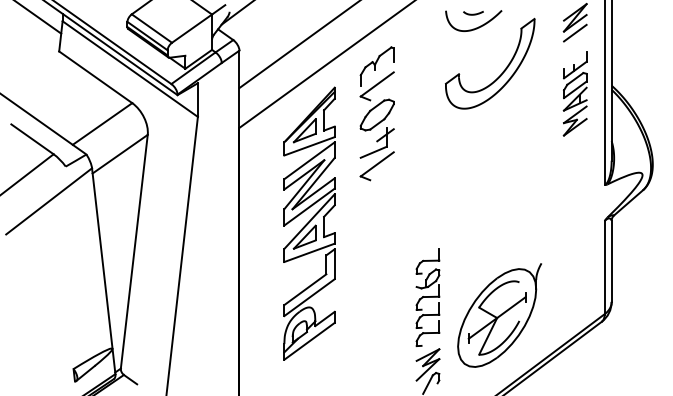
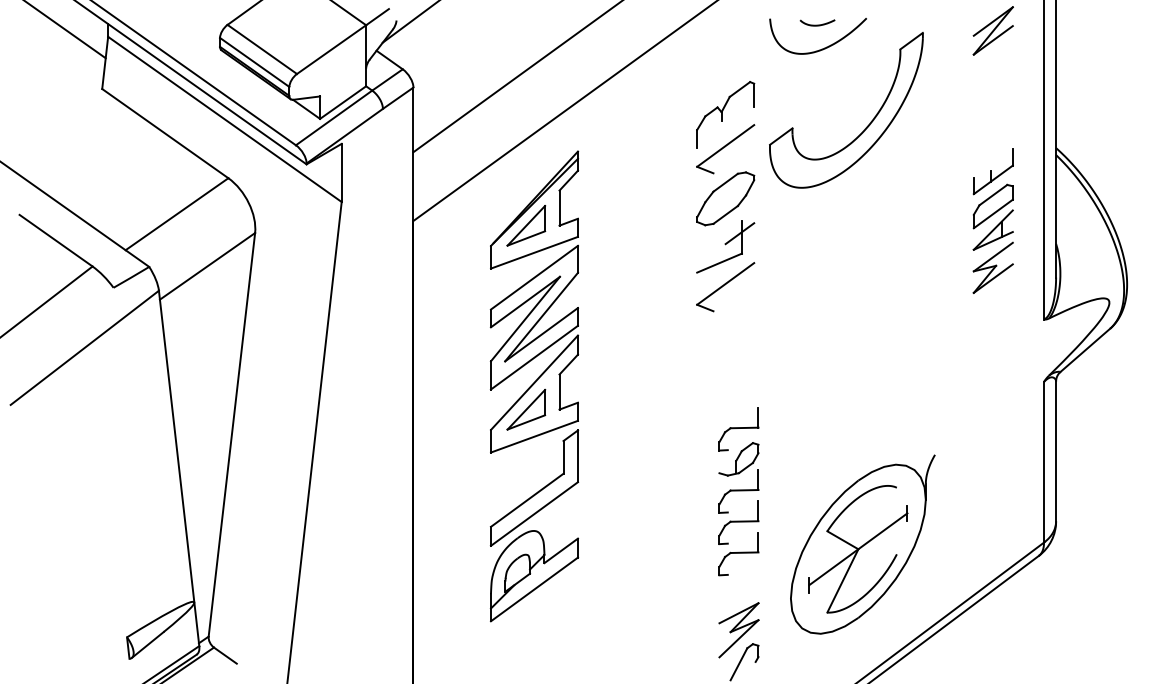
line: (575, 32) -> (993, 56), removed
part: (574, 93) -> (991, 220), moved
part: (376, 113) -> (724, 196), moved
part: (427, 297) -> (738, 491), moved

